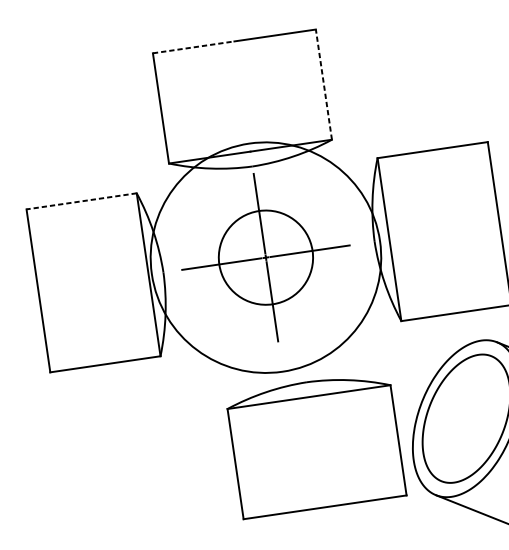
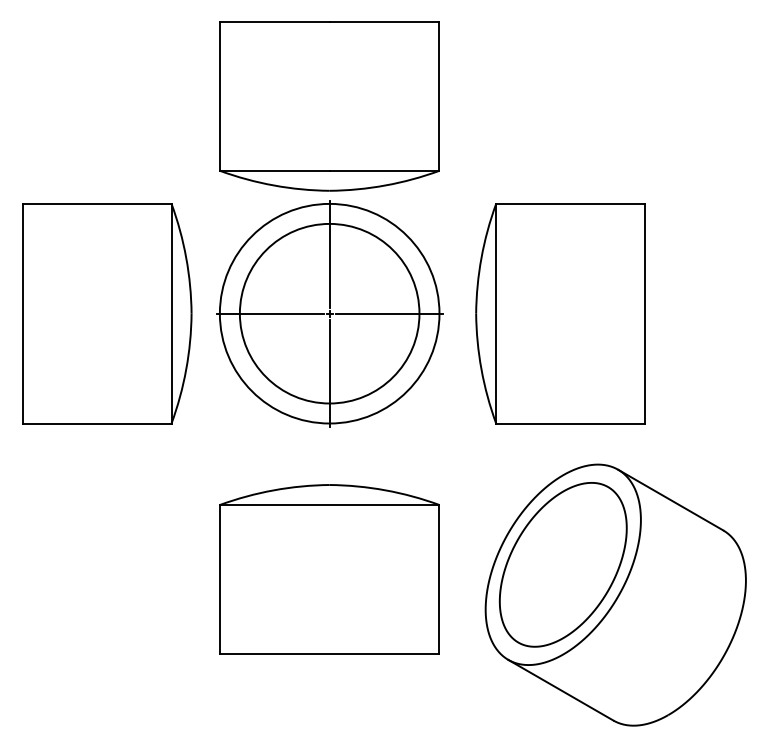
line: (193, 47) -> (274, 22), dashed -> solid
line: (323, 84) -> (439, 96), dashed -> solid
line: (80, 201) -> (96, 203), dashed -> solid
circle: (265, 257) -> (329, 313), size x0.71
circle: (265, 257) -> (329, 313), size x1.43
part: (315, 444) -> (329, 569), moved

